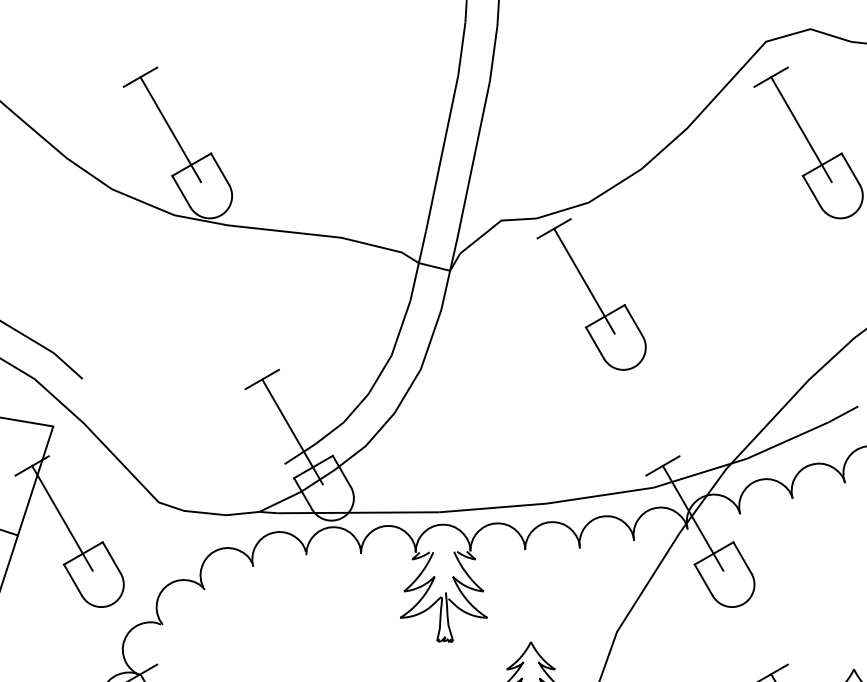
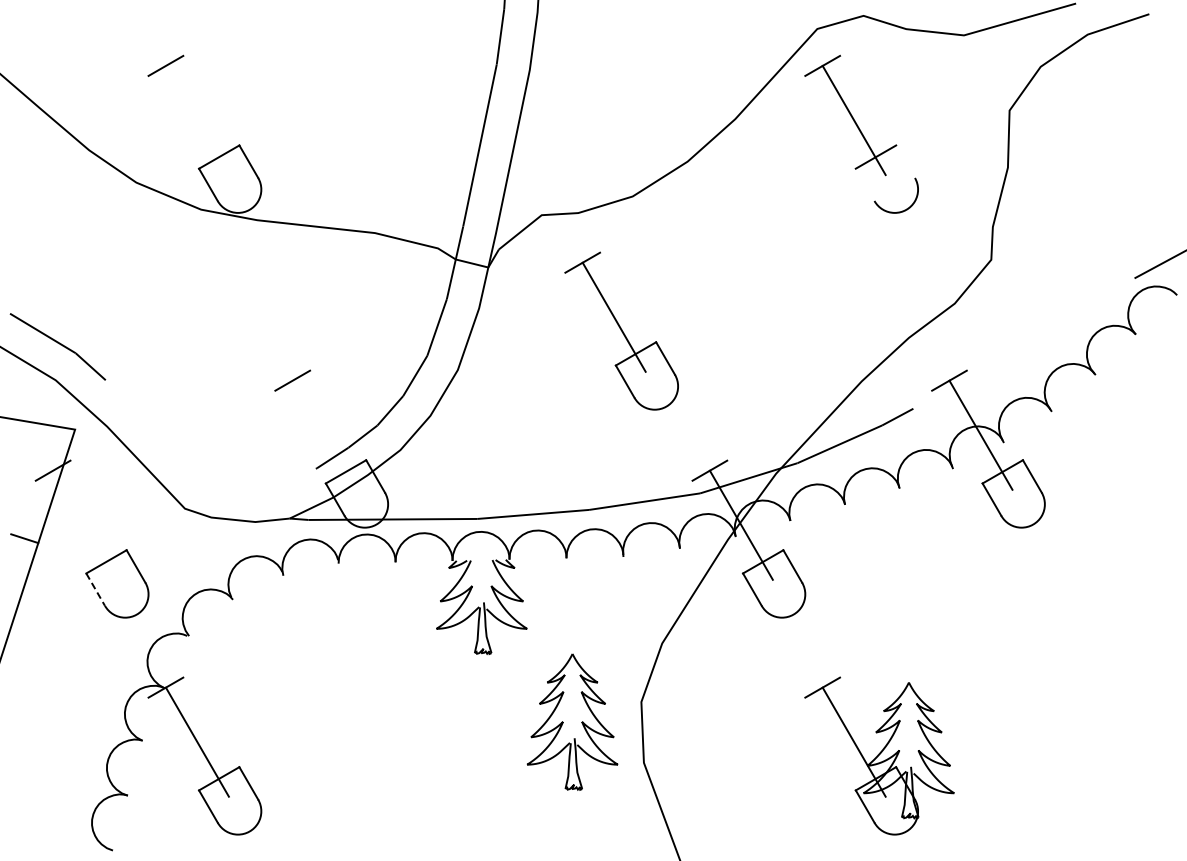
line: (169, 129) -> (196, 120), removed
line: (850, 169) -> (905, 161), removed
line: (811, 191) -> (864, 184), removed
part: (591, 293) -> (621, 330), moved
line: (291, 431) -> (323, 434), removed
line: (62, 517) -> (84, 524), removed
line: (72, 580) -> (95, 589), solid -> dashed

